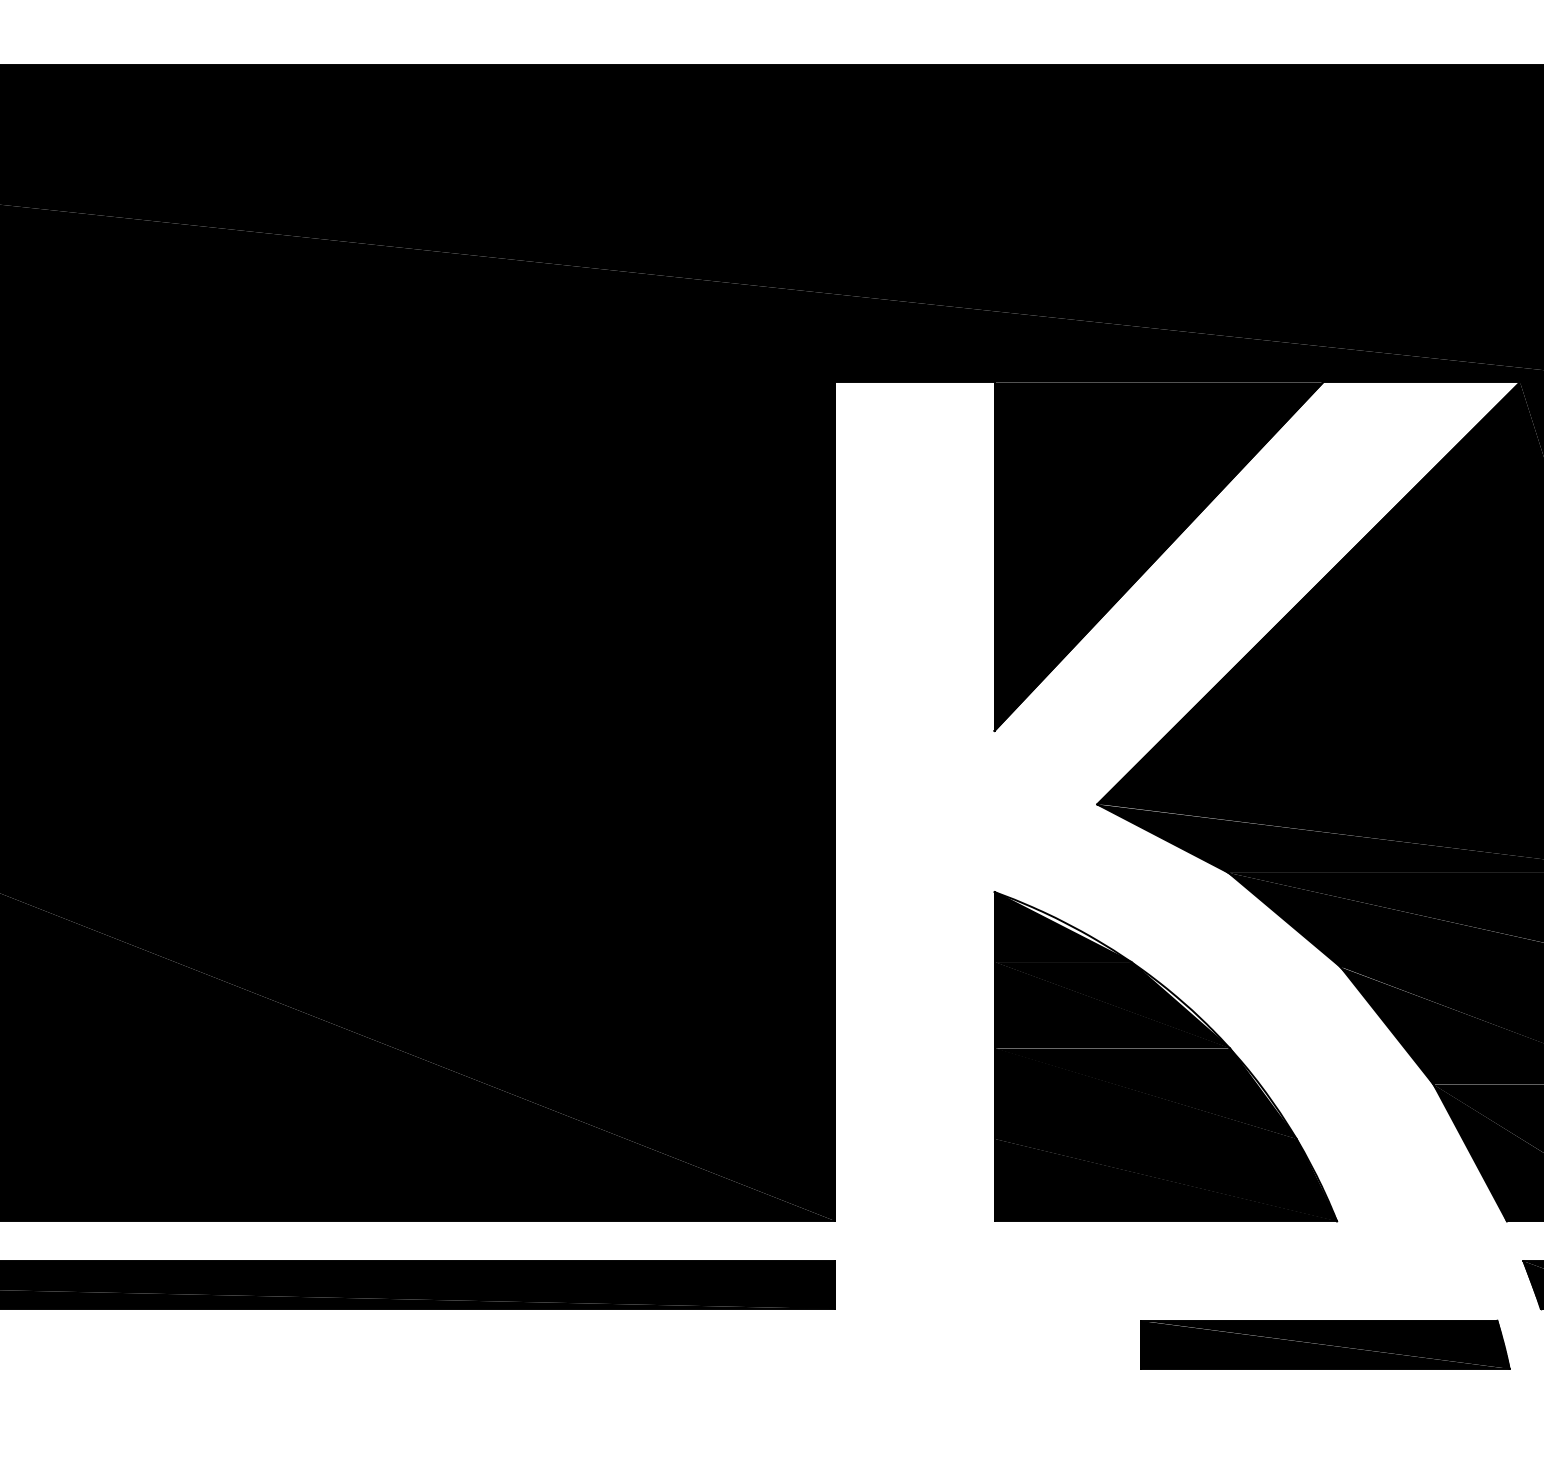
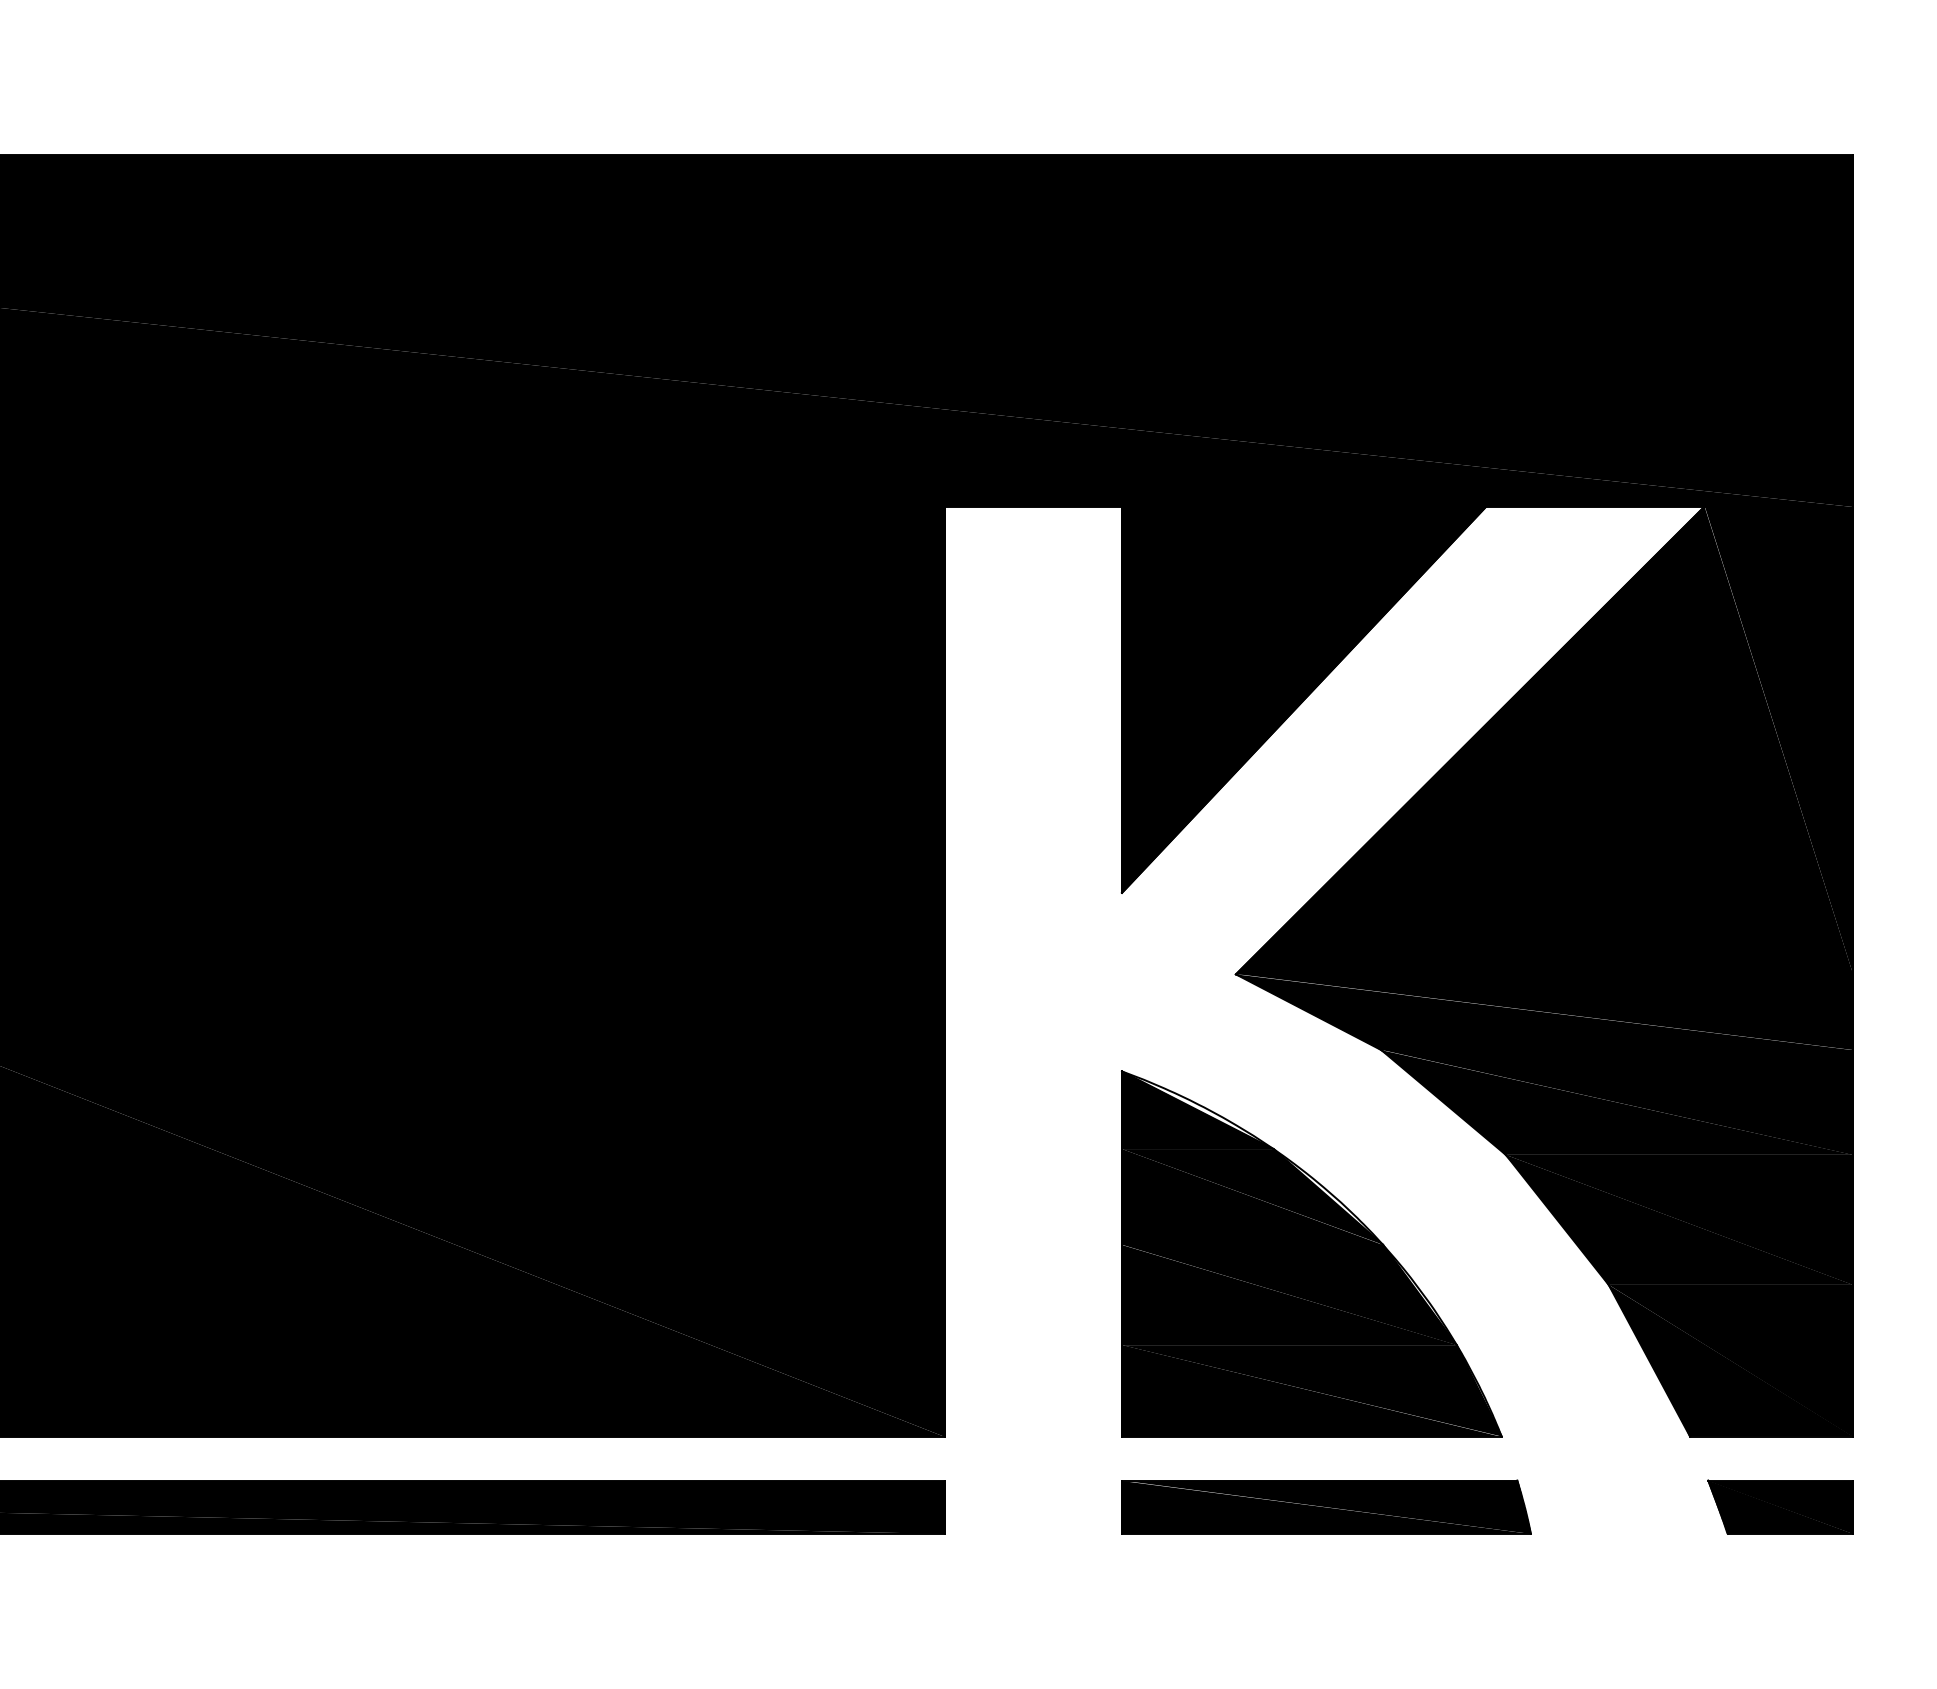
part: (1325, 1344) -> (1326, 1506), moved

